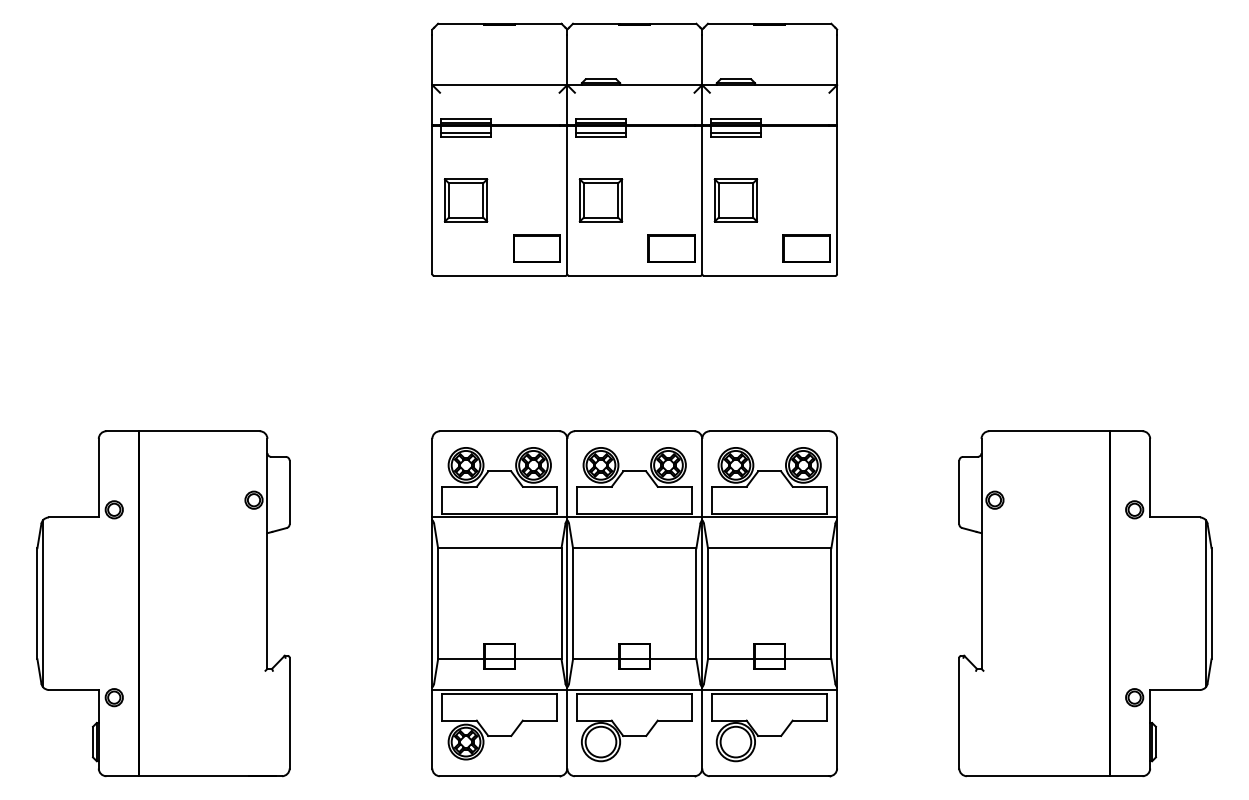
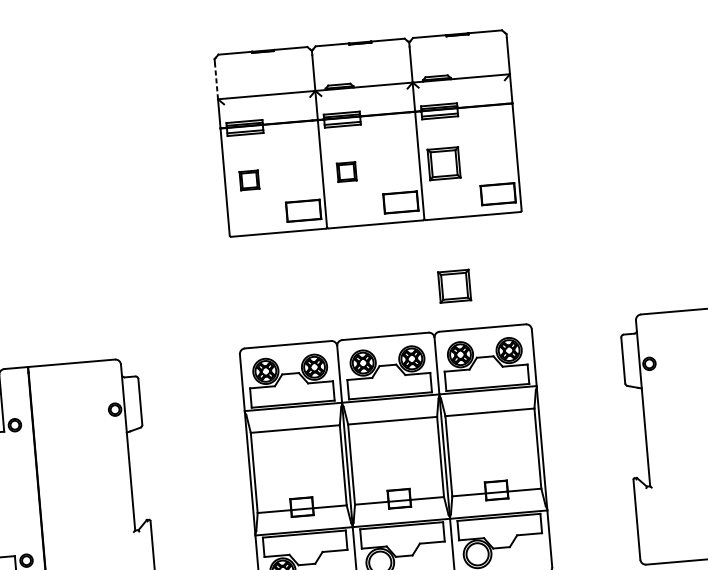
line: (432, 60) -> (216, 81), solid -> dashed
part: (465, 200) -> (249, 180), size x0.6
part: (600, 200) -> (346, 172), size x0.6
part: (735, 370) -> (454, 286), added

